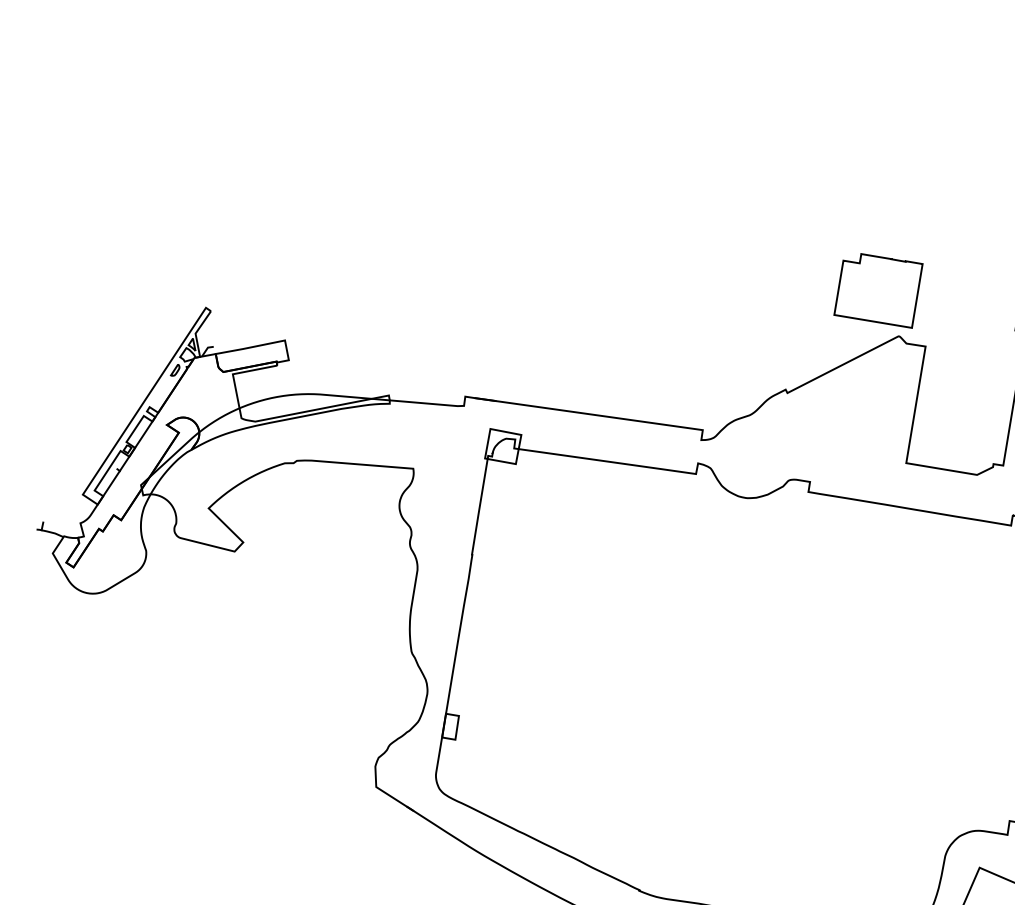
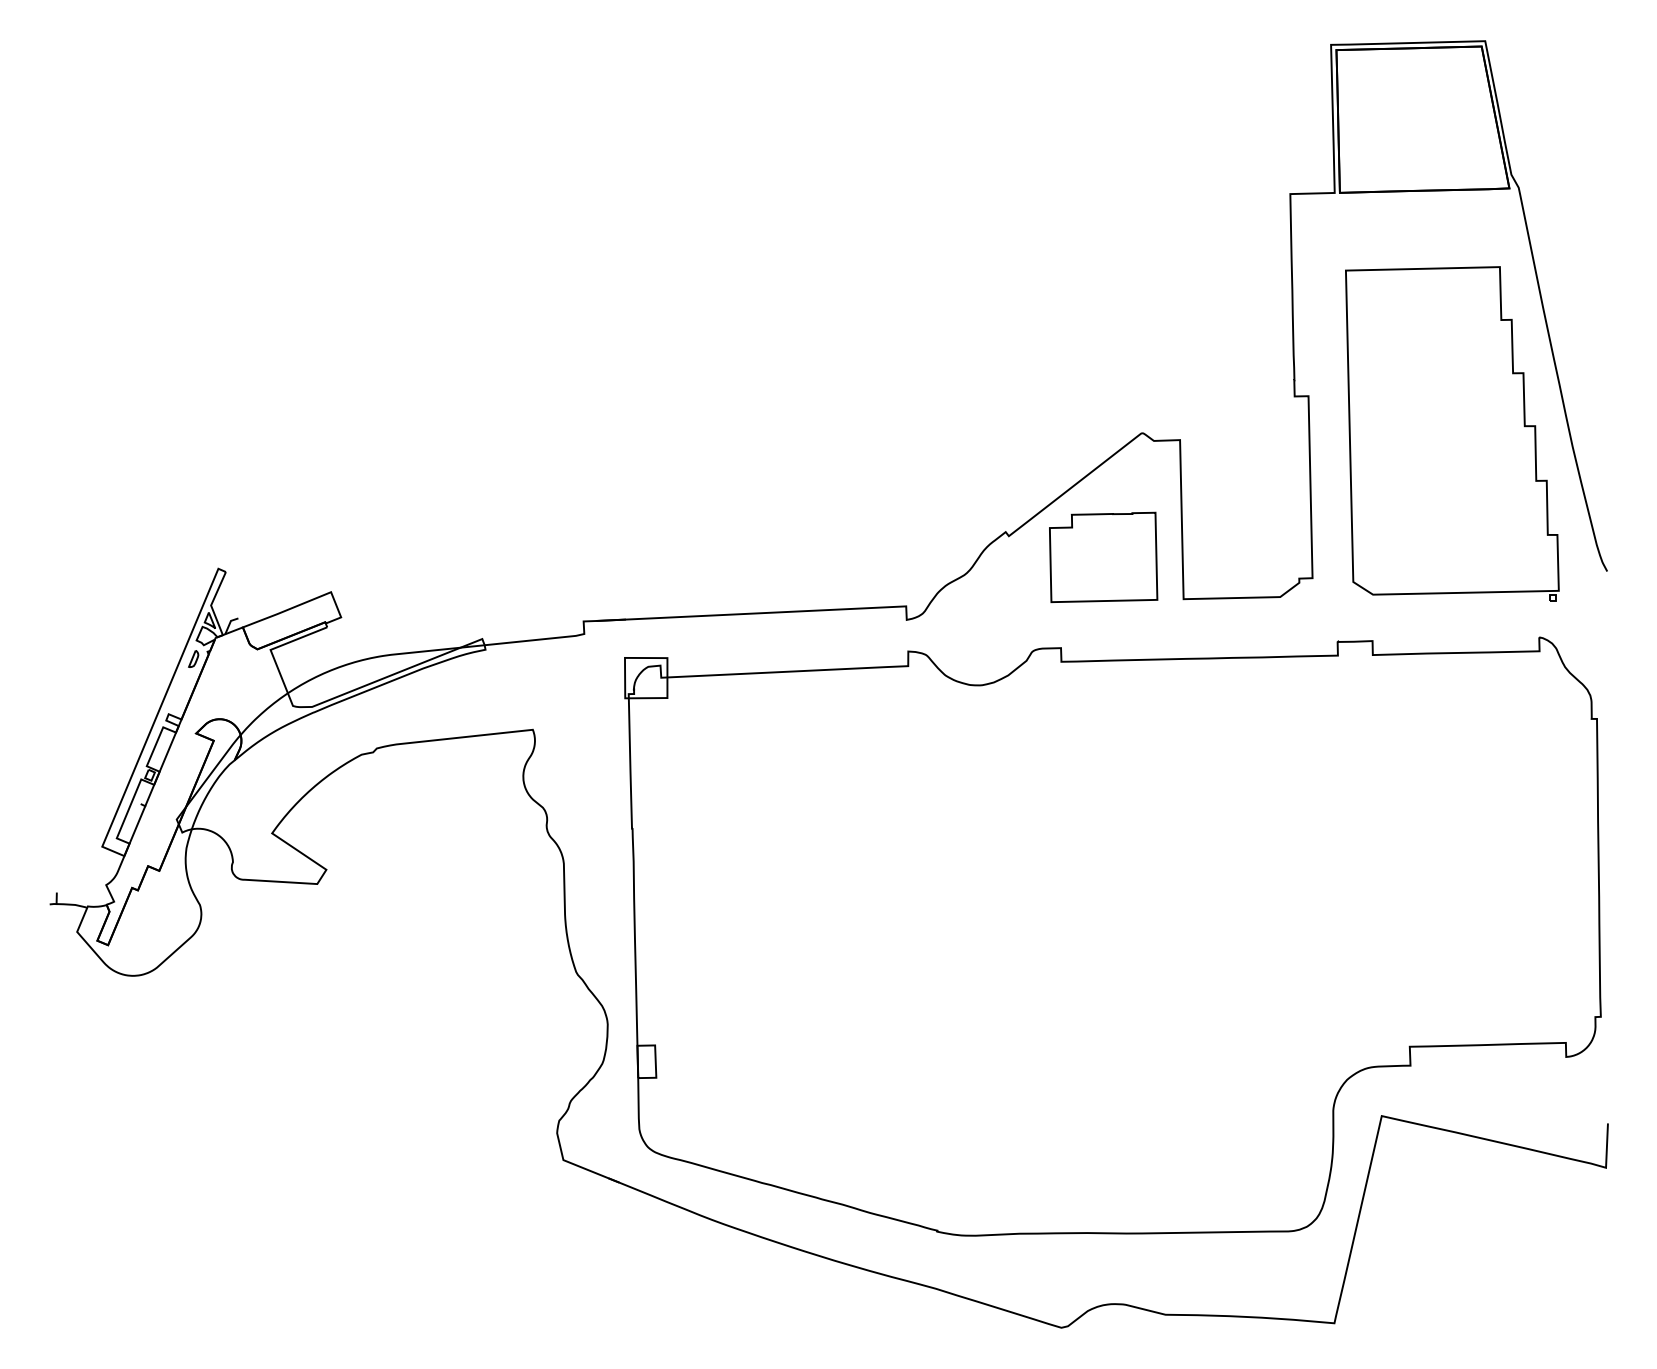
part: (878, 289) -> (1103, 557), moved

